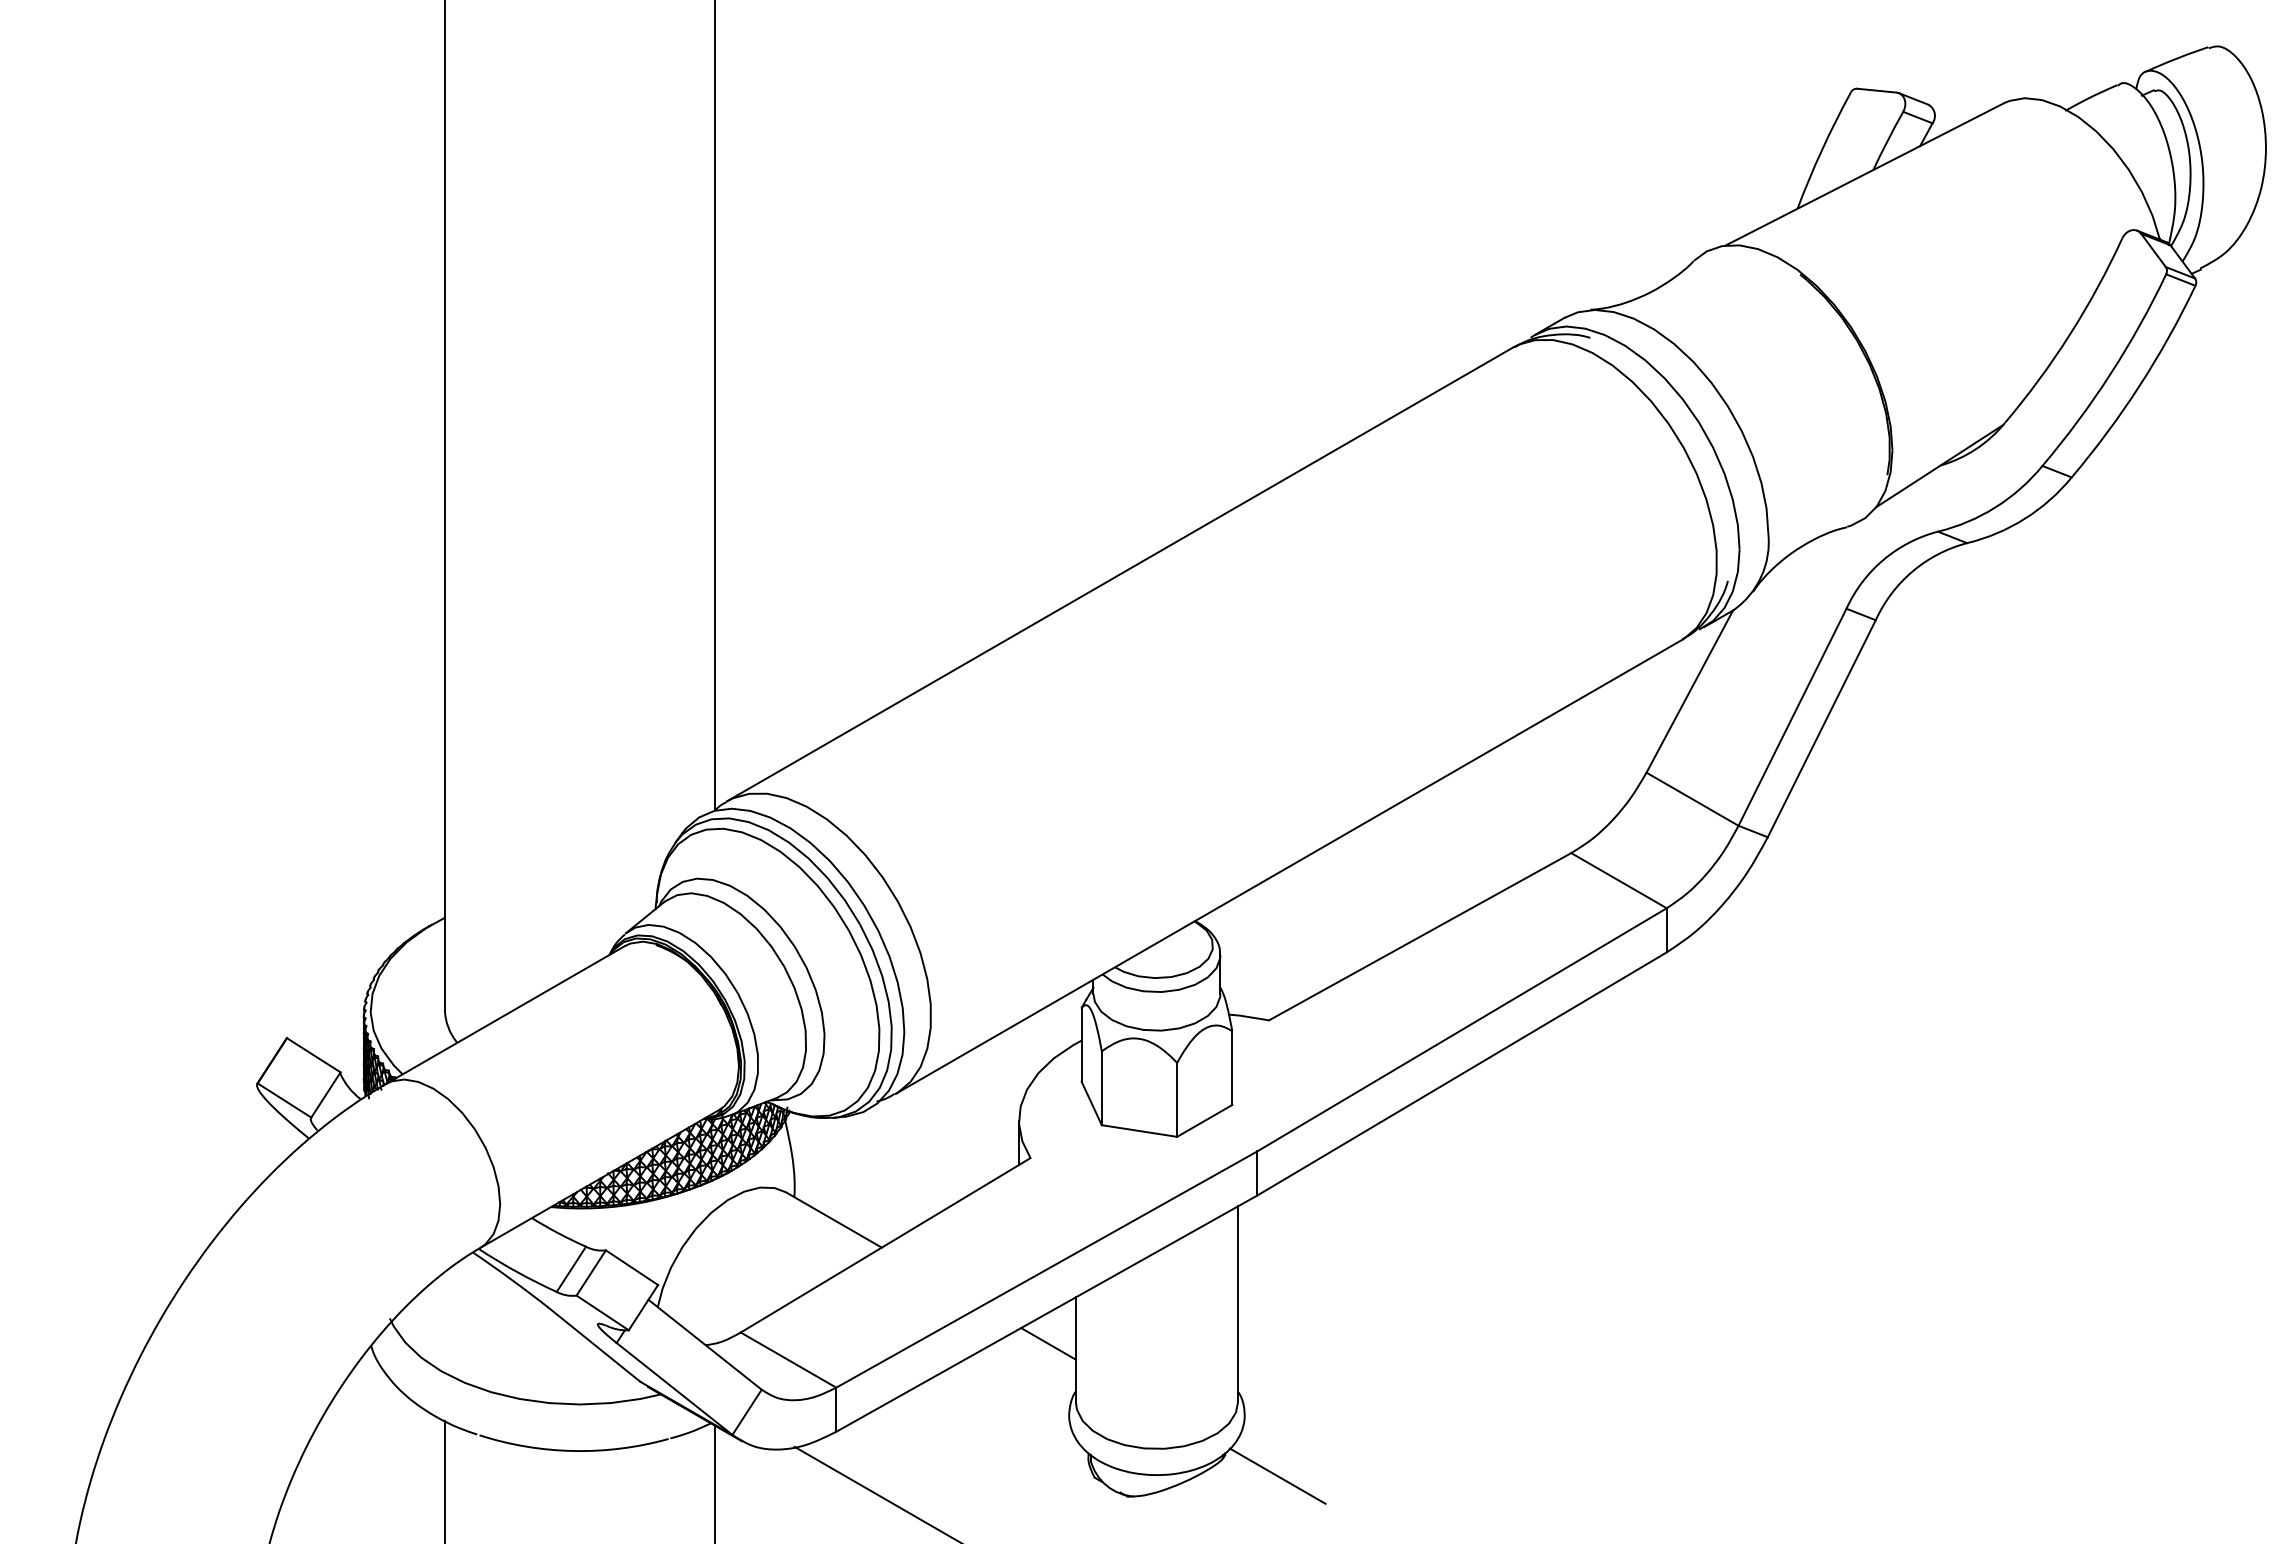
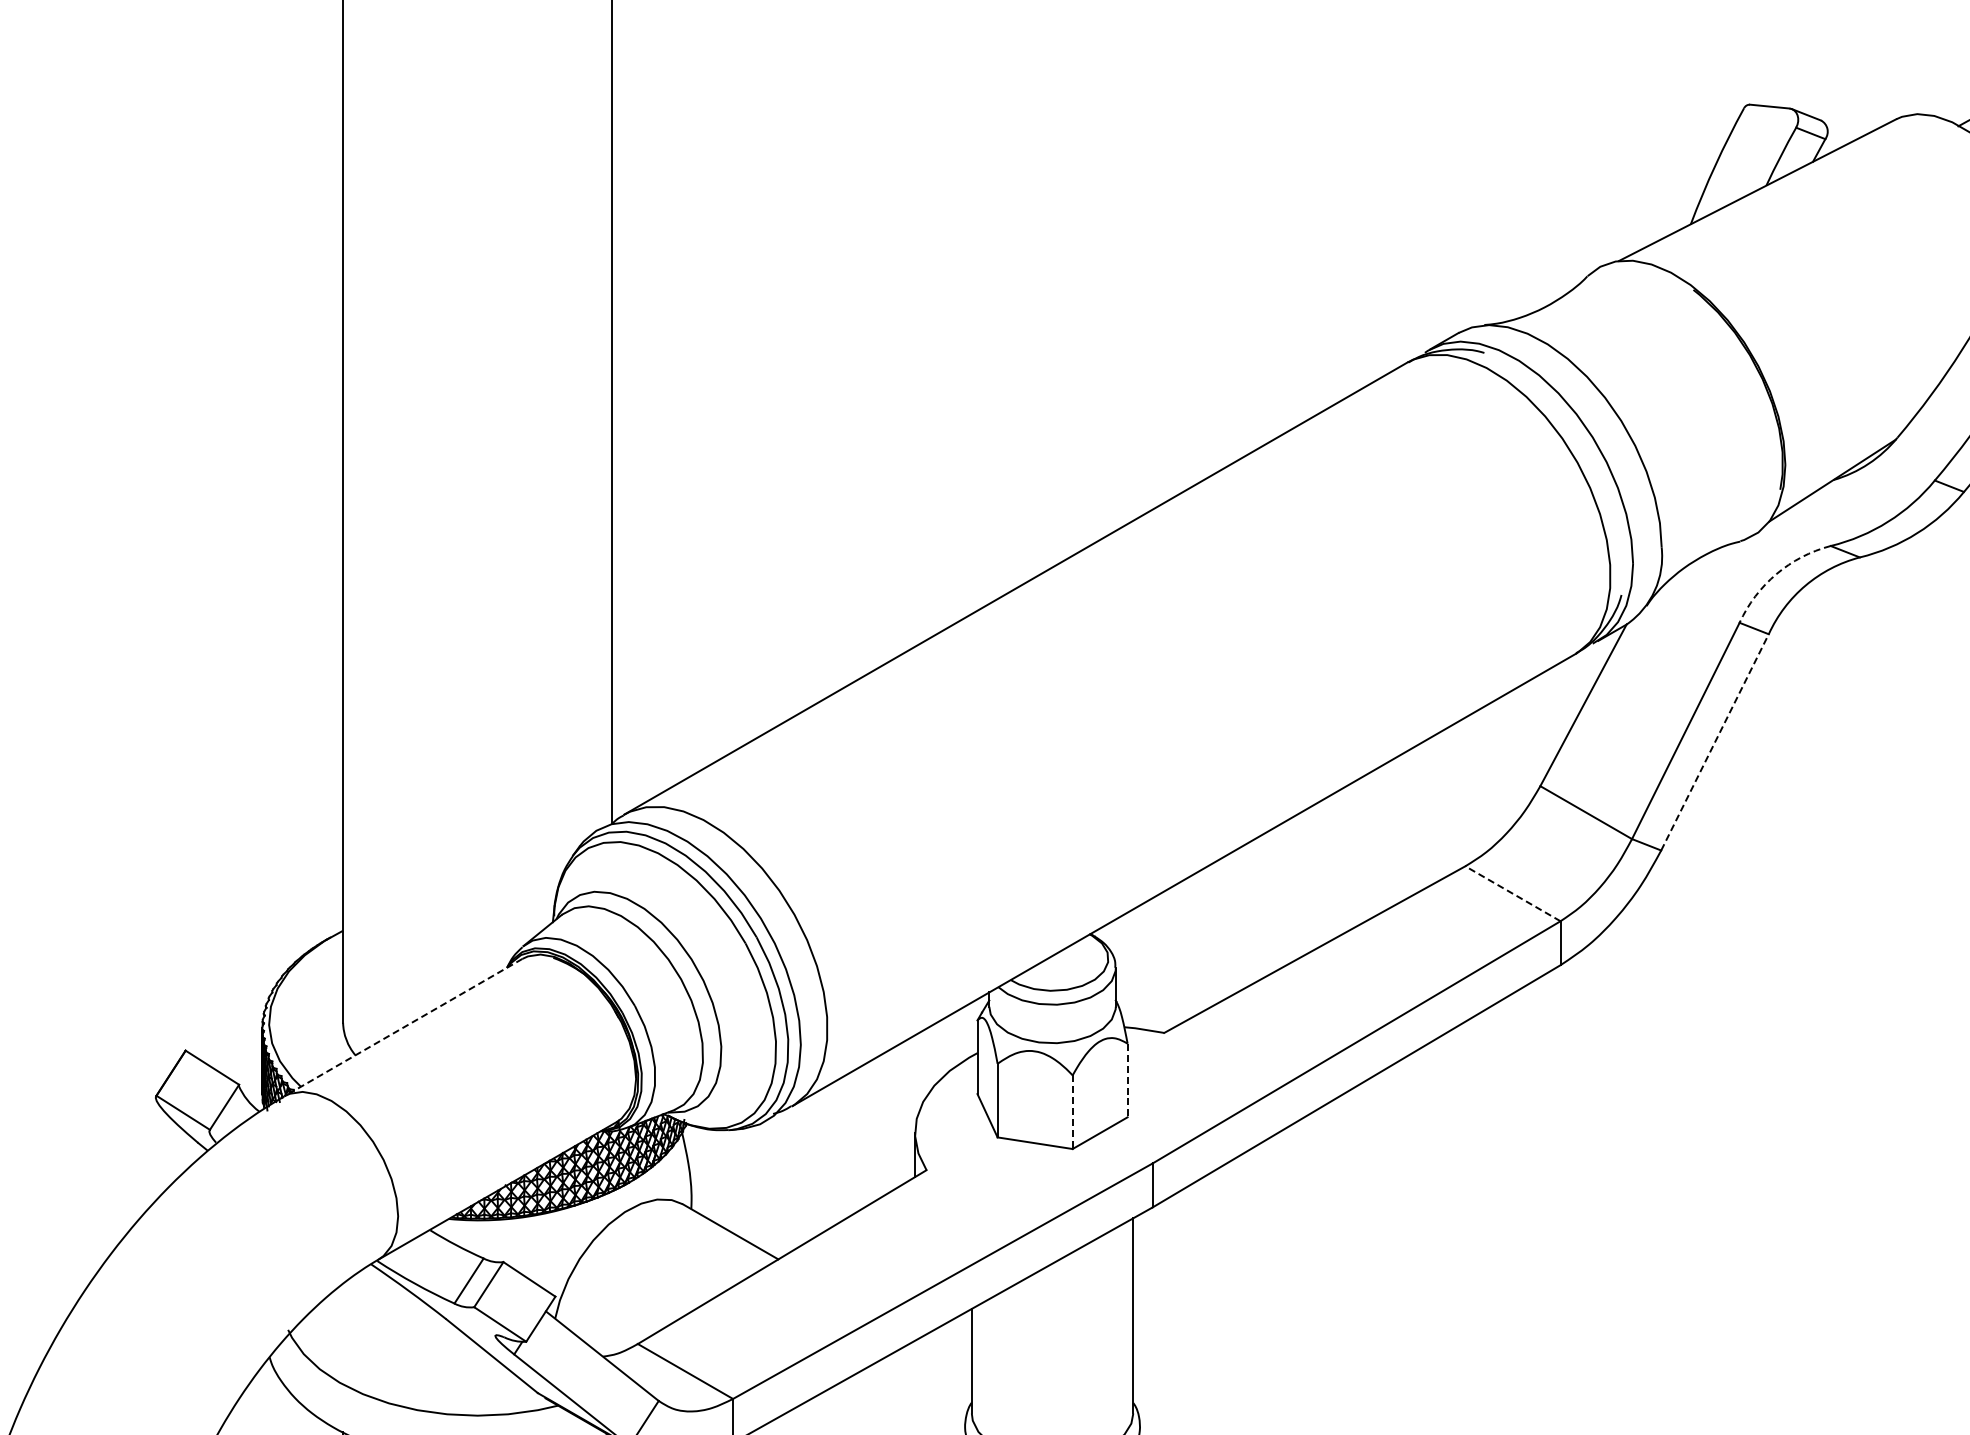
arc: (1883, 559) -> (1776, 573), solid -> dashed
line: (1822, 728) -> (1715, 742), solid -> dashed
line: (1618, 880) -> (1512, 893), solid -> dashed
line: (505, 1015) -> (403, 1028), solid -> dashed
line: (1232, 1068) -> (1127, 1080), solid -> dashed
line: (1177, 1099) -> (1073, 1111), solid -> dashed
line: (1048, 1343) -> (944, 1354), removed

